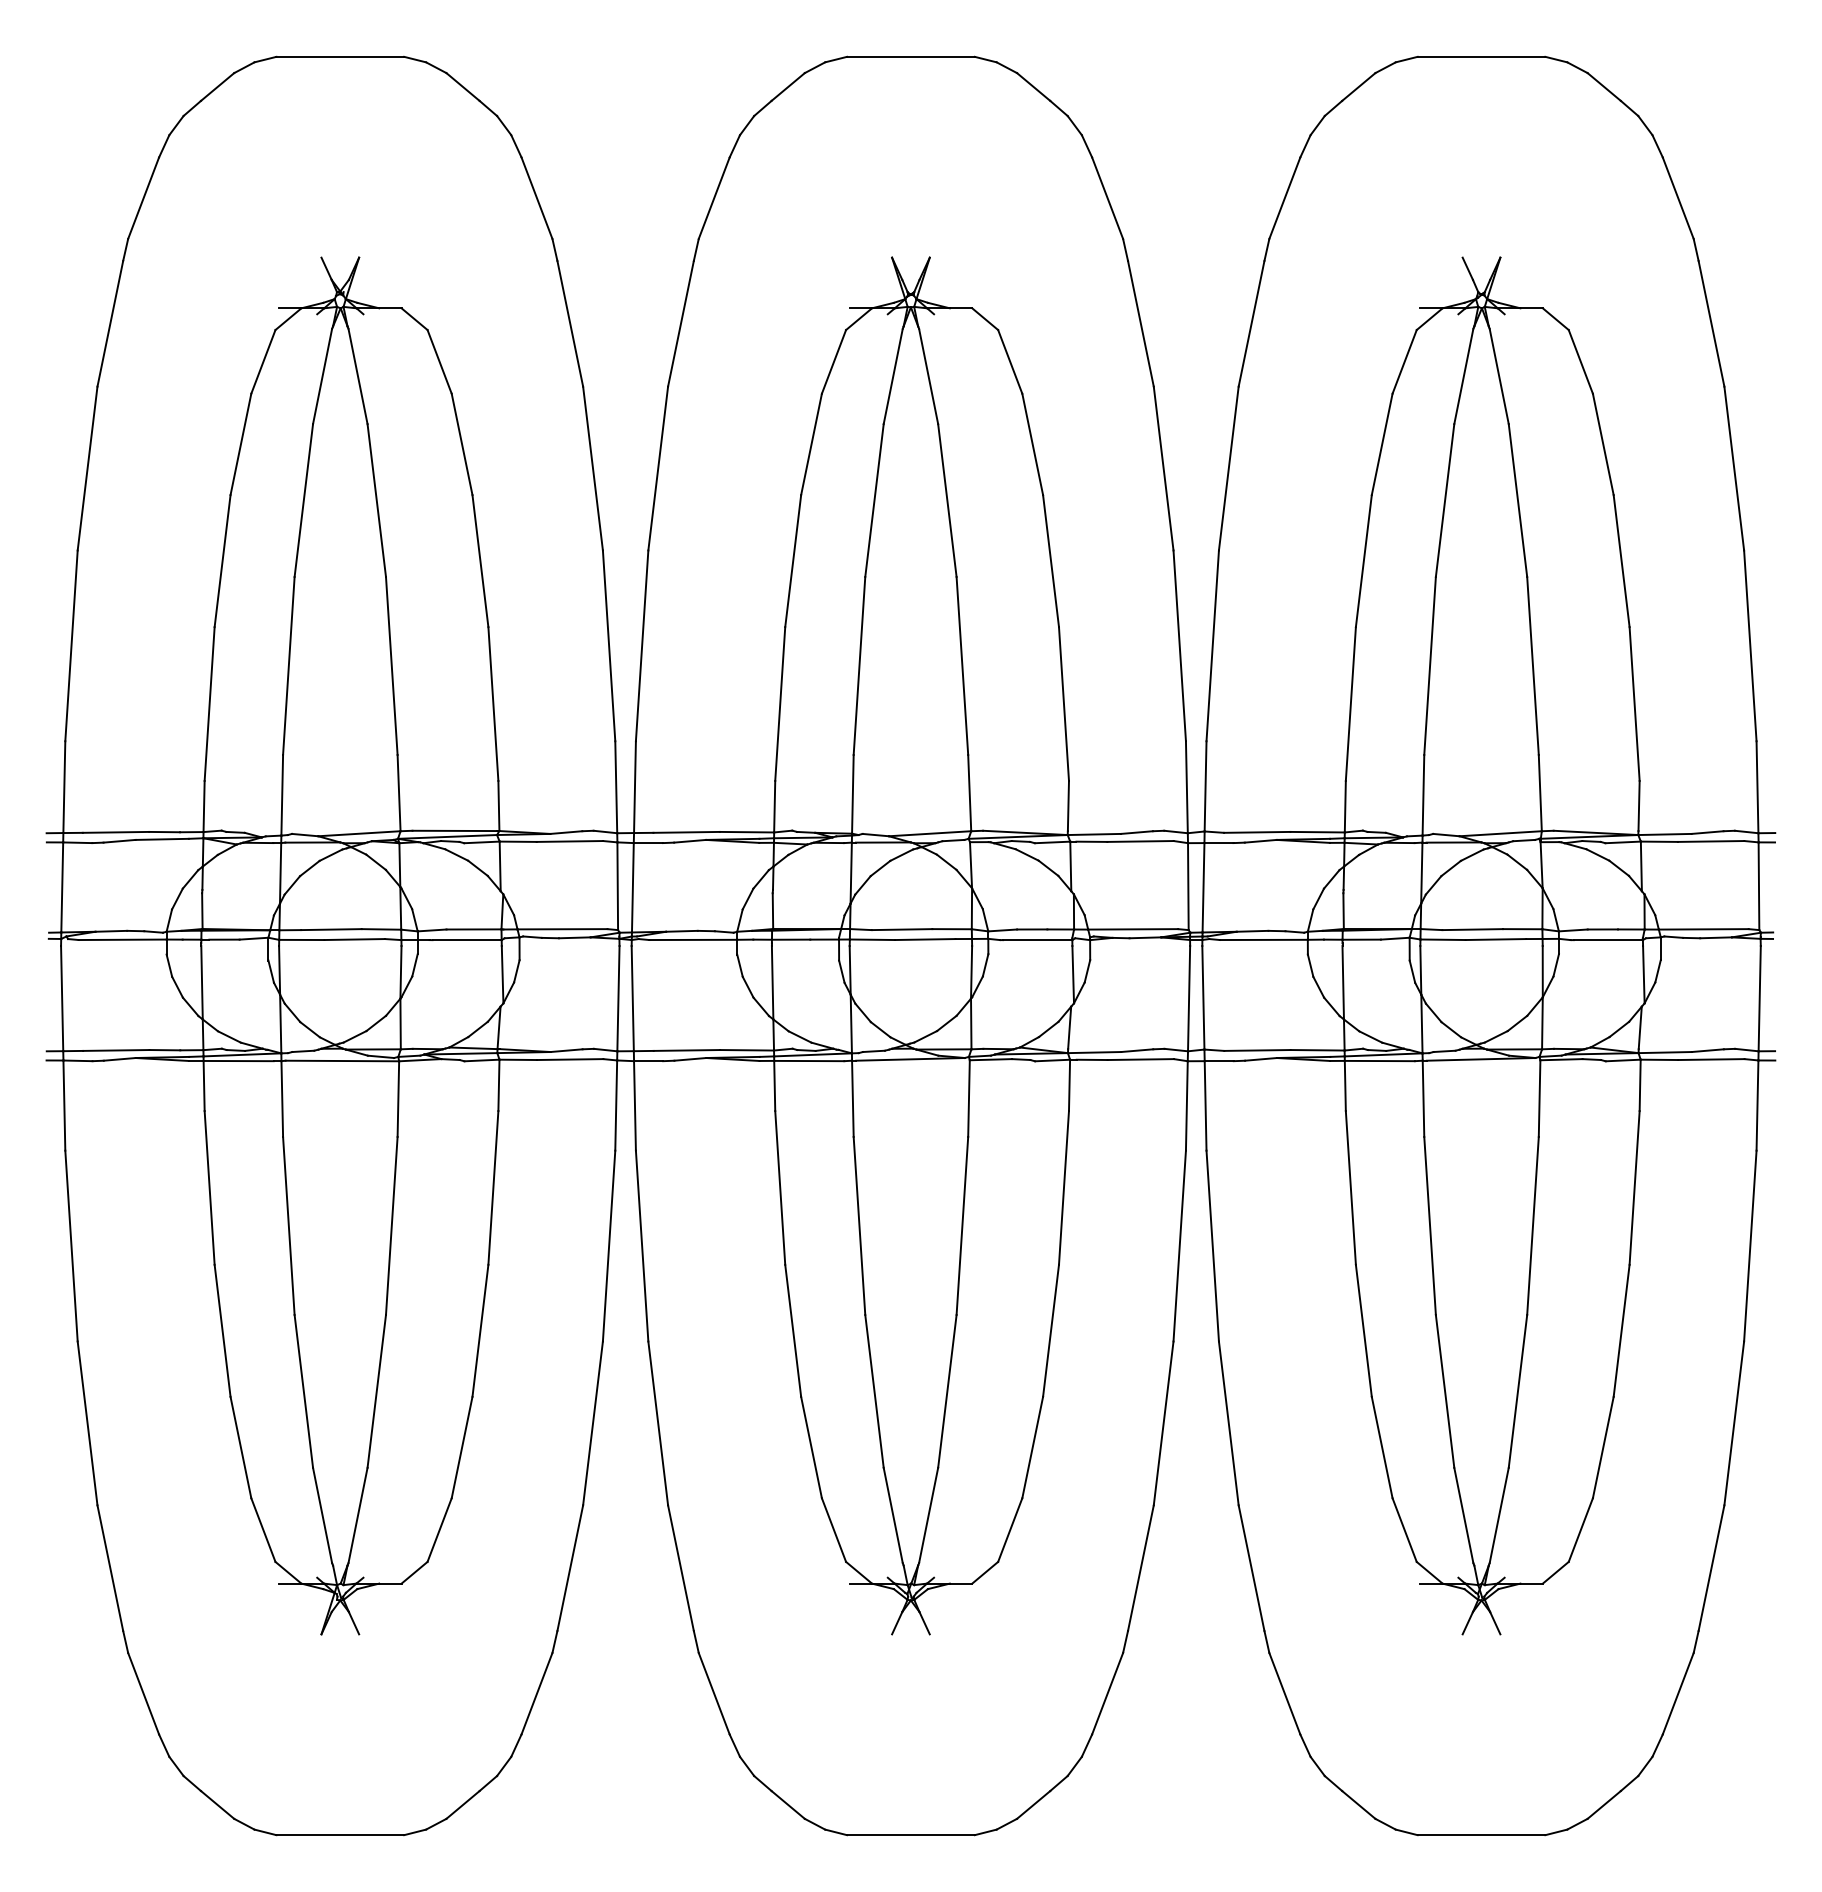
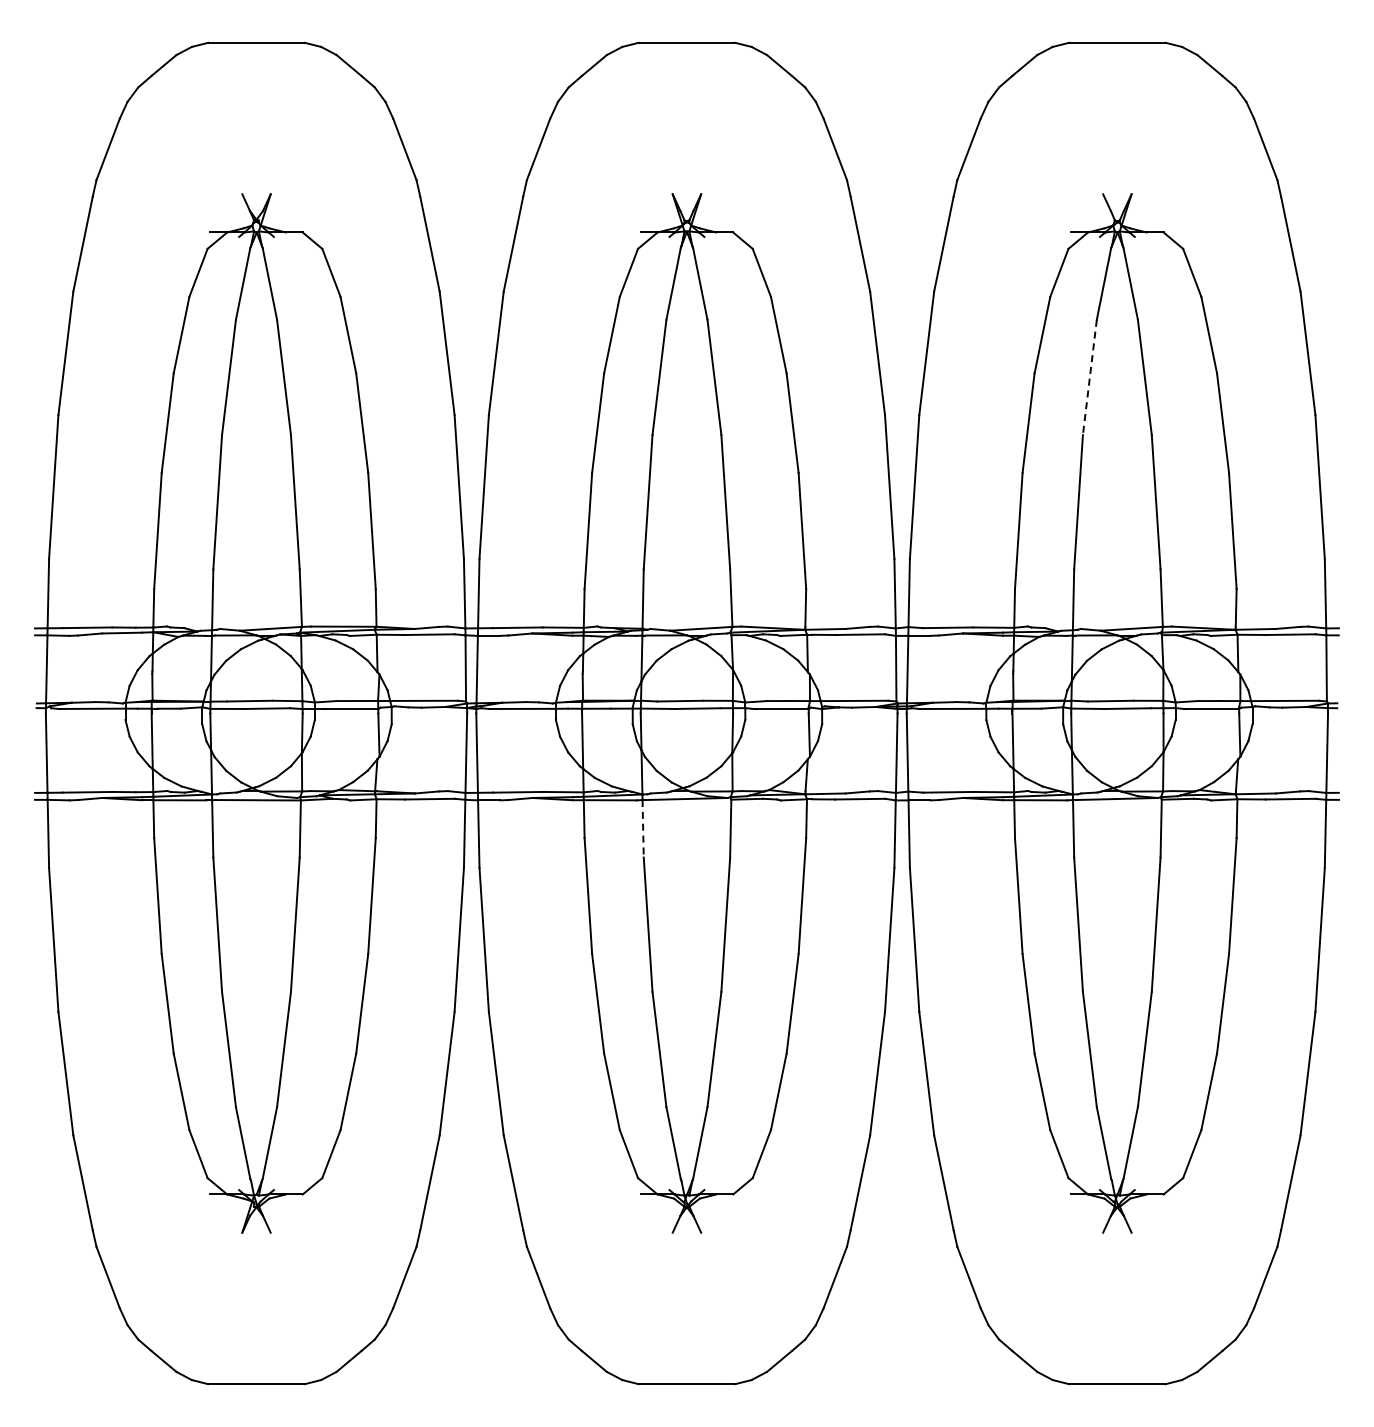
line: (1444, 500) -> (1089, 377), solid -> dashed
line: (853, 1098) -> (643, 828), solid -> dashed

